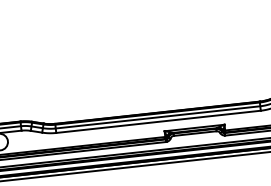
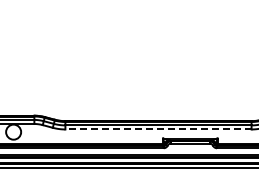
line: (157, 122) -> (157, 129), solid -> dashed

